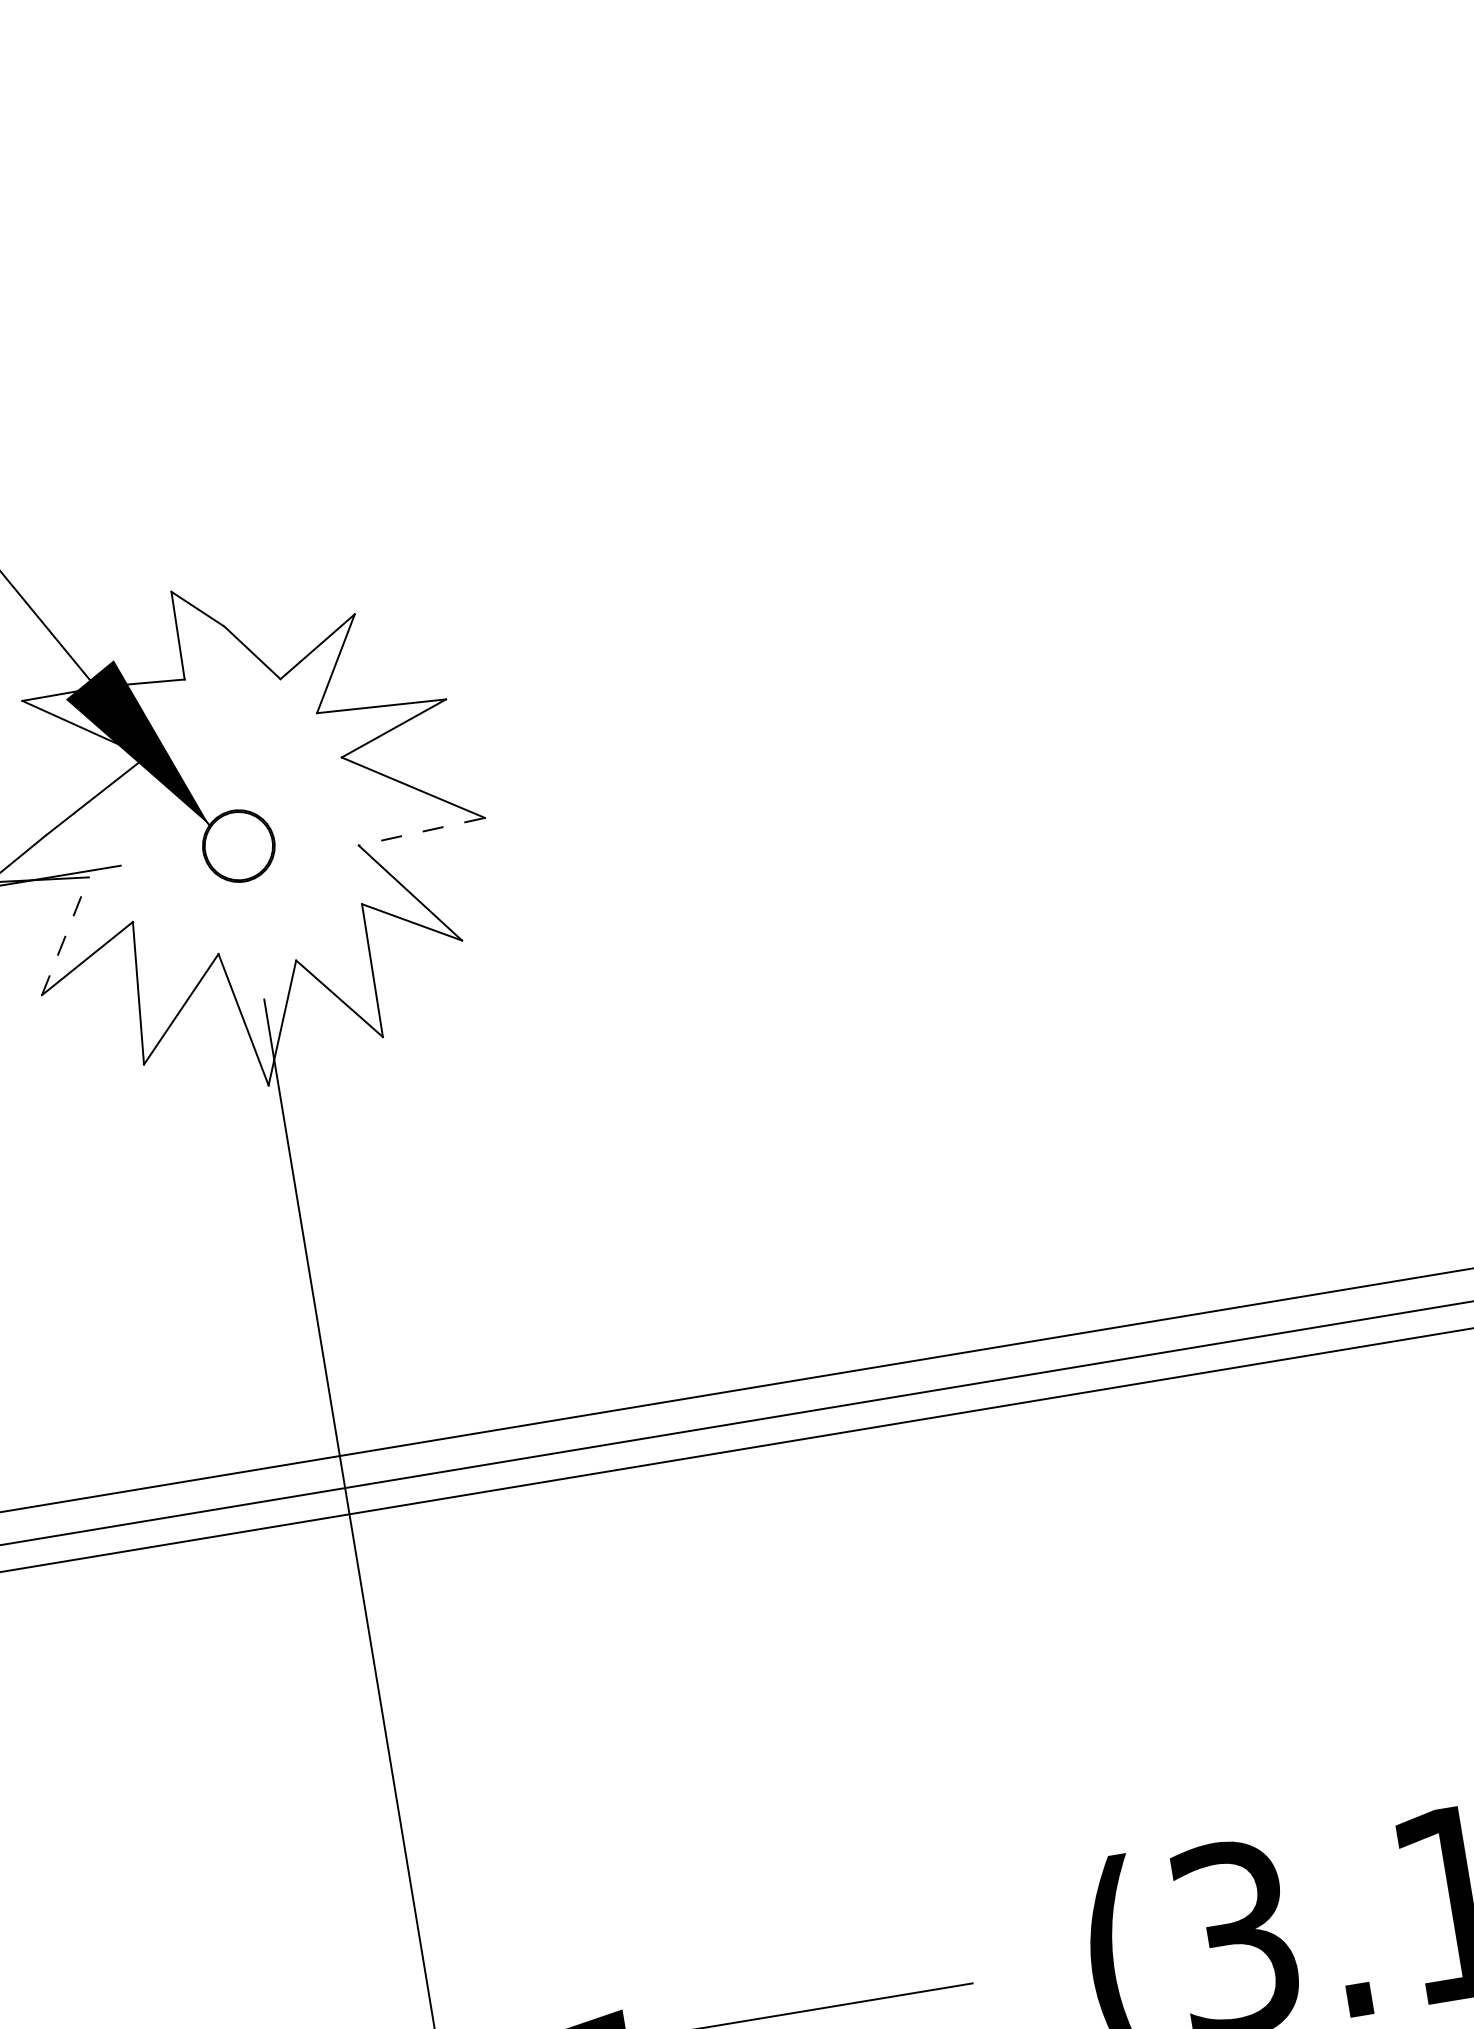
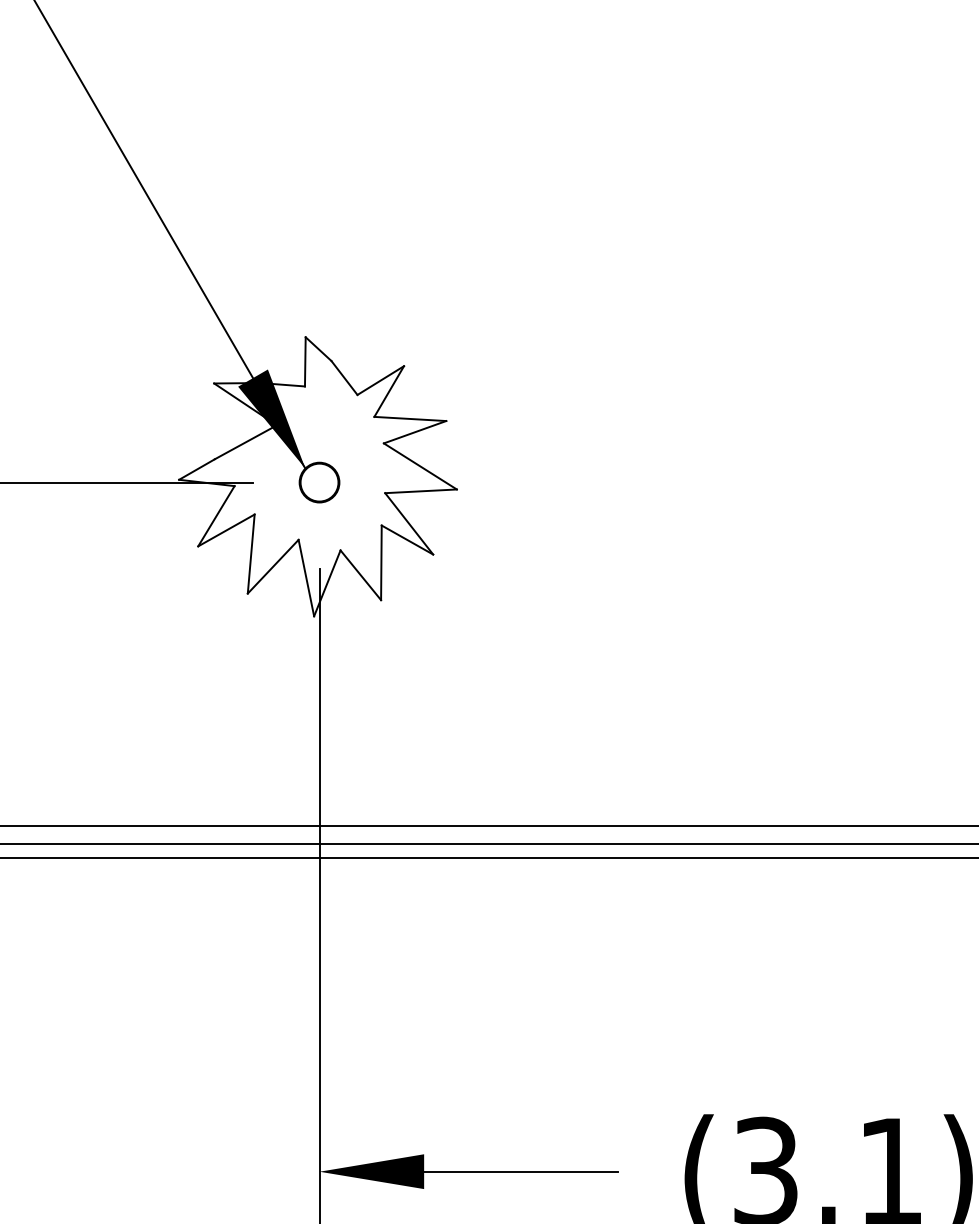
line: (422, 831) -> (421, 491), dashed -> solid
line: (65, 934) -> (216, 515), dashed -> solid

